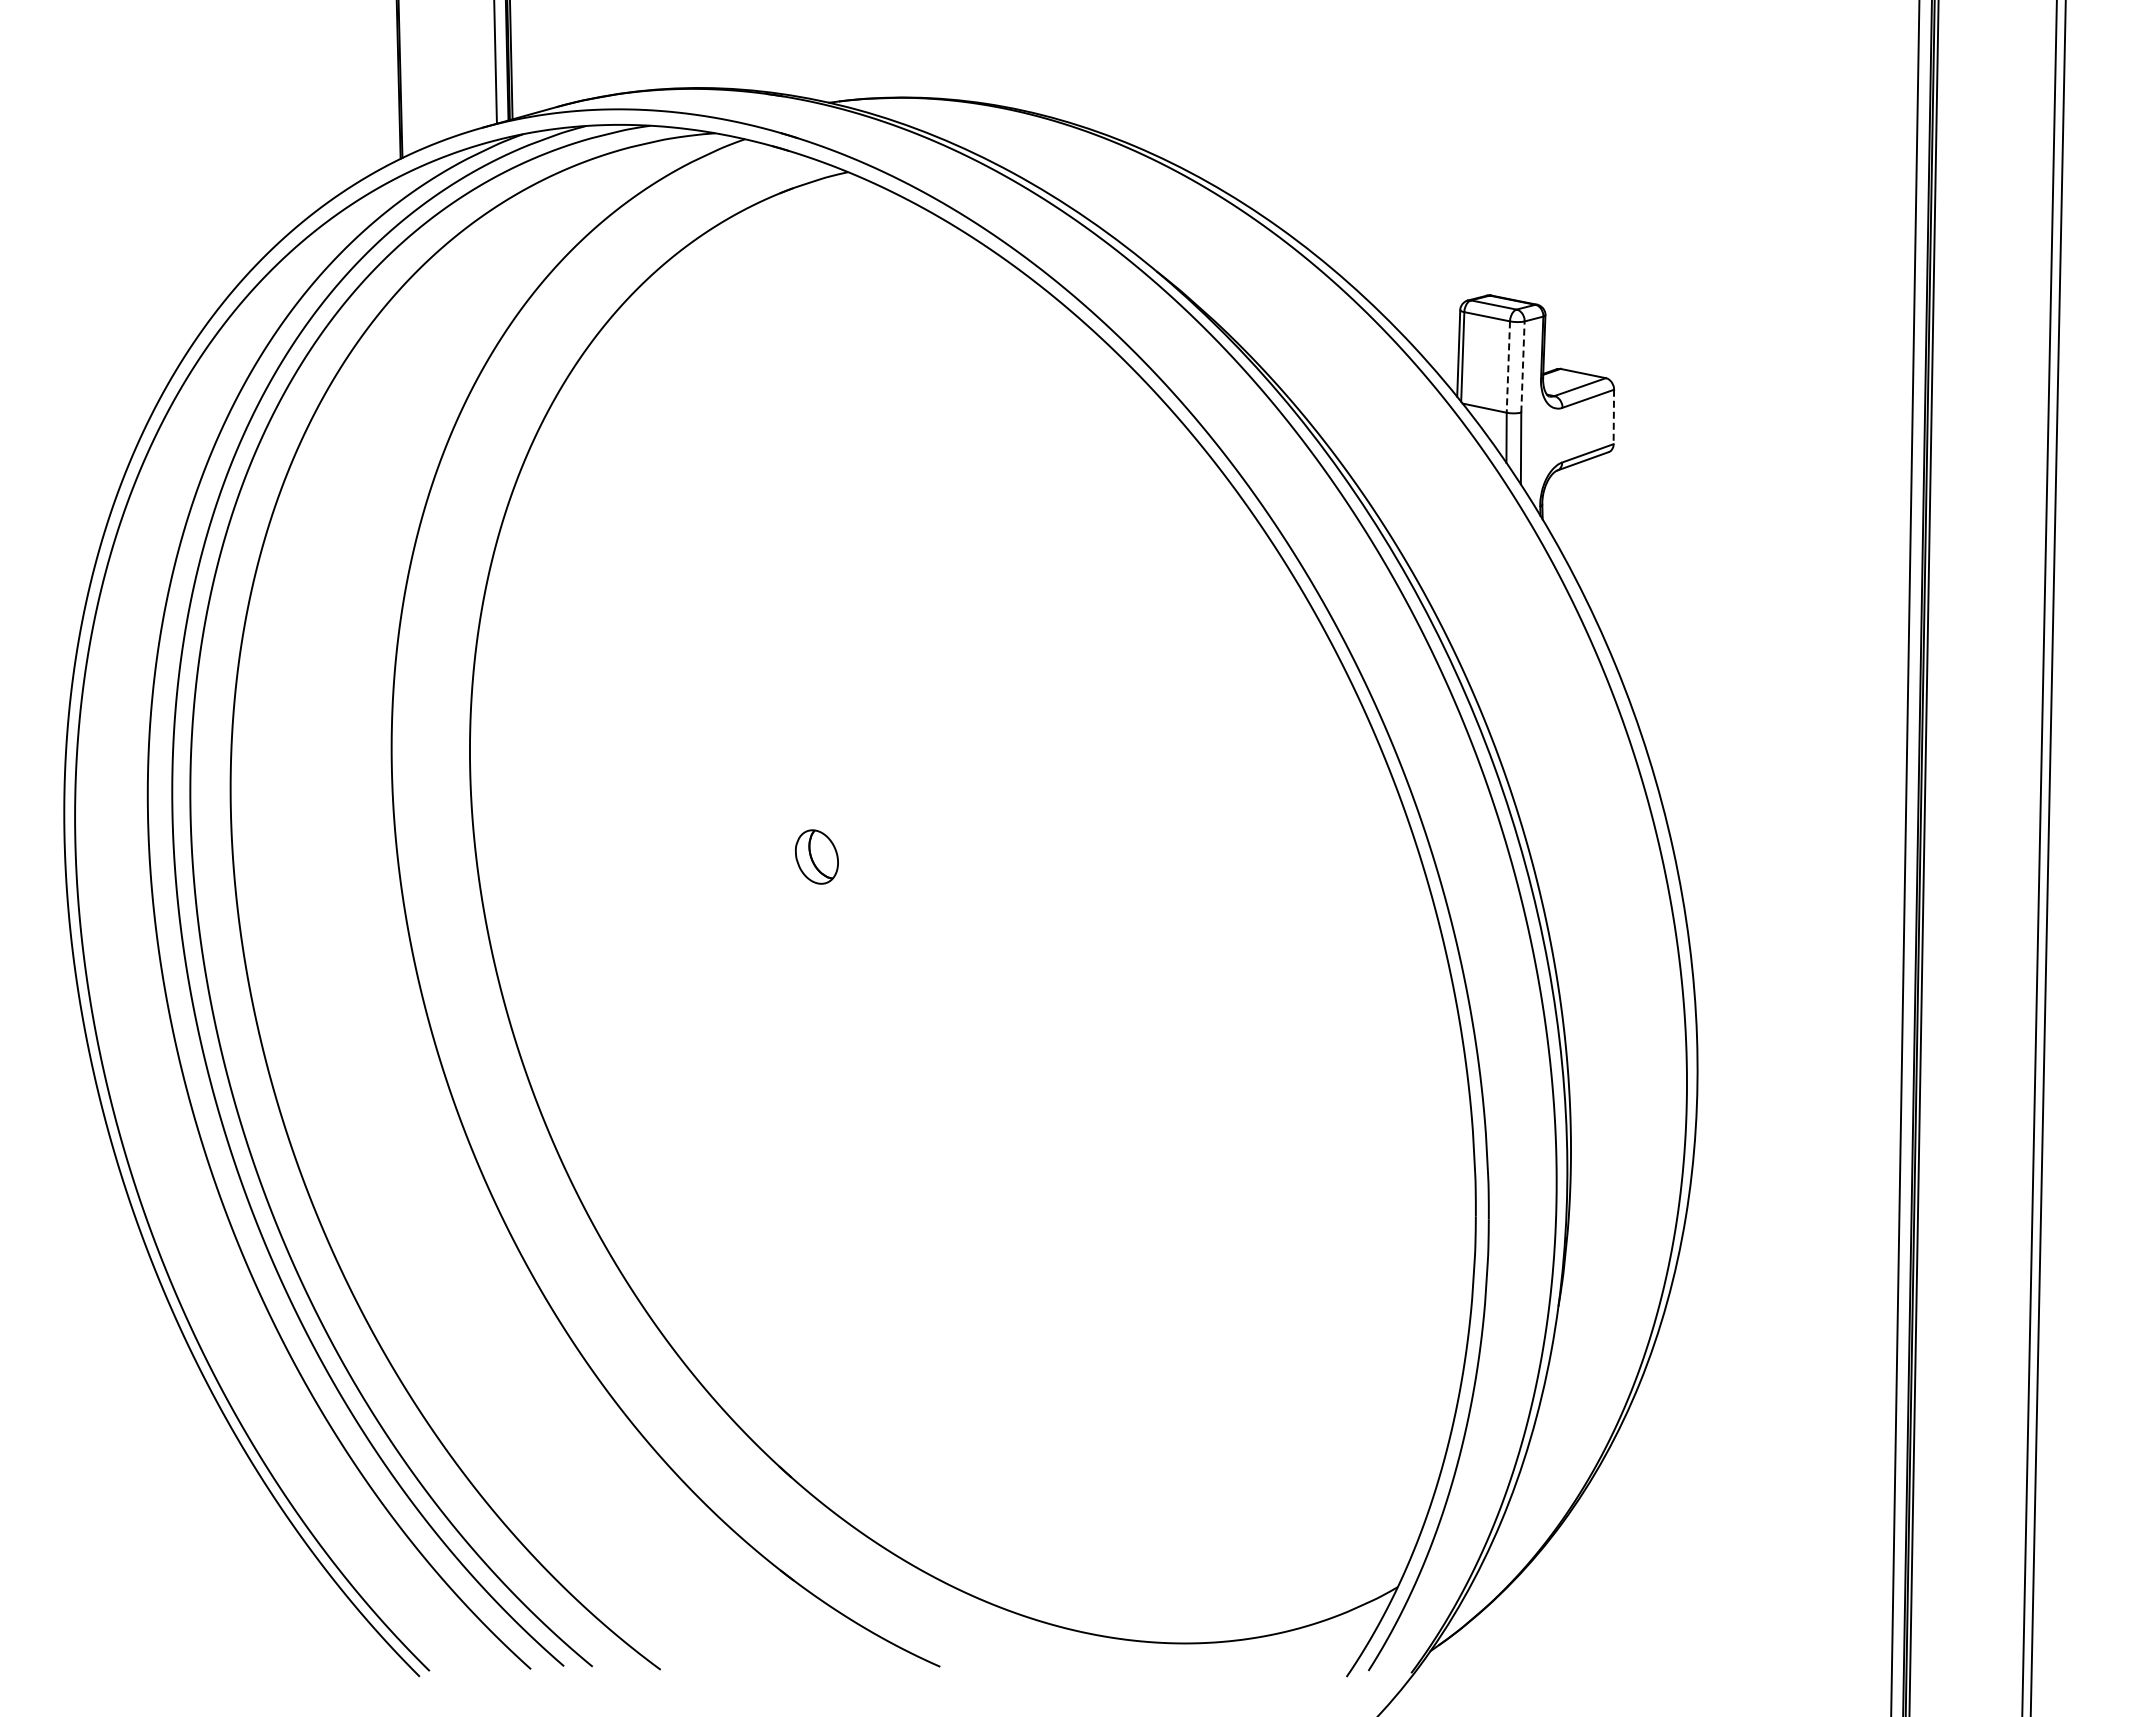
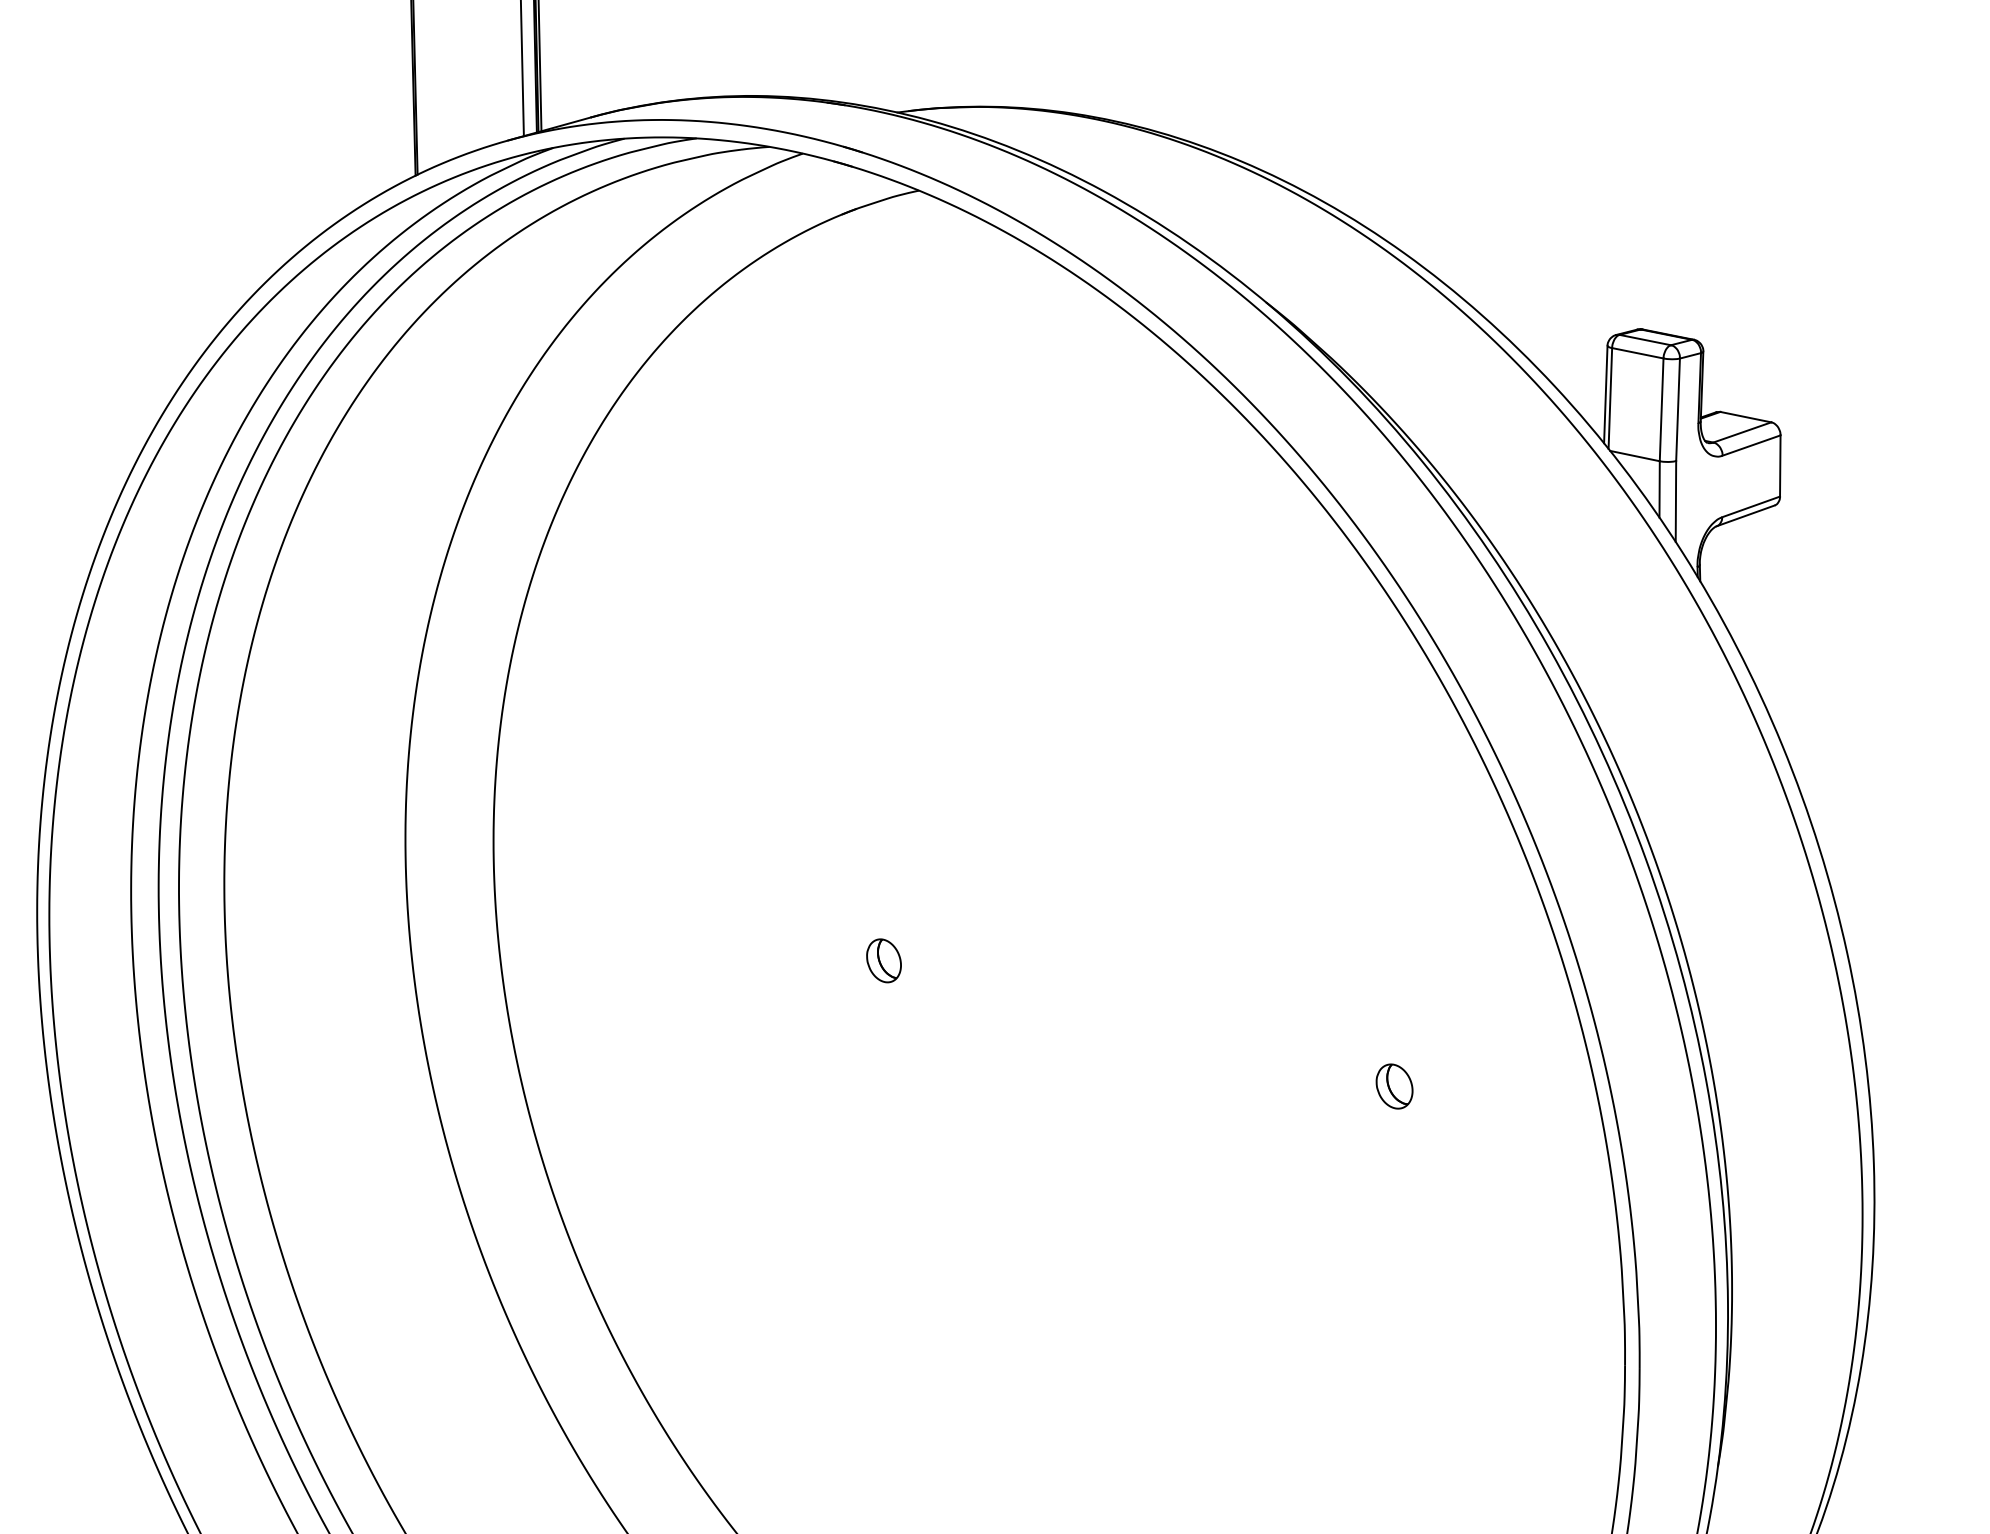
line: (1508, 367) -> (1661, 410), dashed -> solid
line: (1522, 367) -> (1677, 410), dashed -> solid
line: (1613, 417) -> (1779, 466), dashed -> solid
part: (817, 856) -> (884, 960), size x0.71
part: (1270, 968) -> (1394, 1086), added

